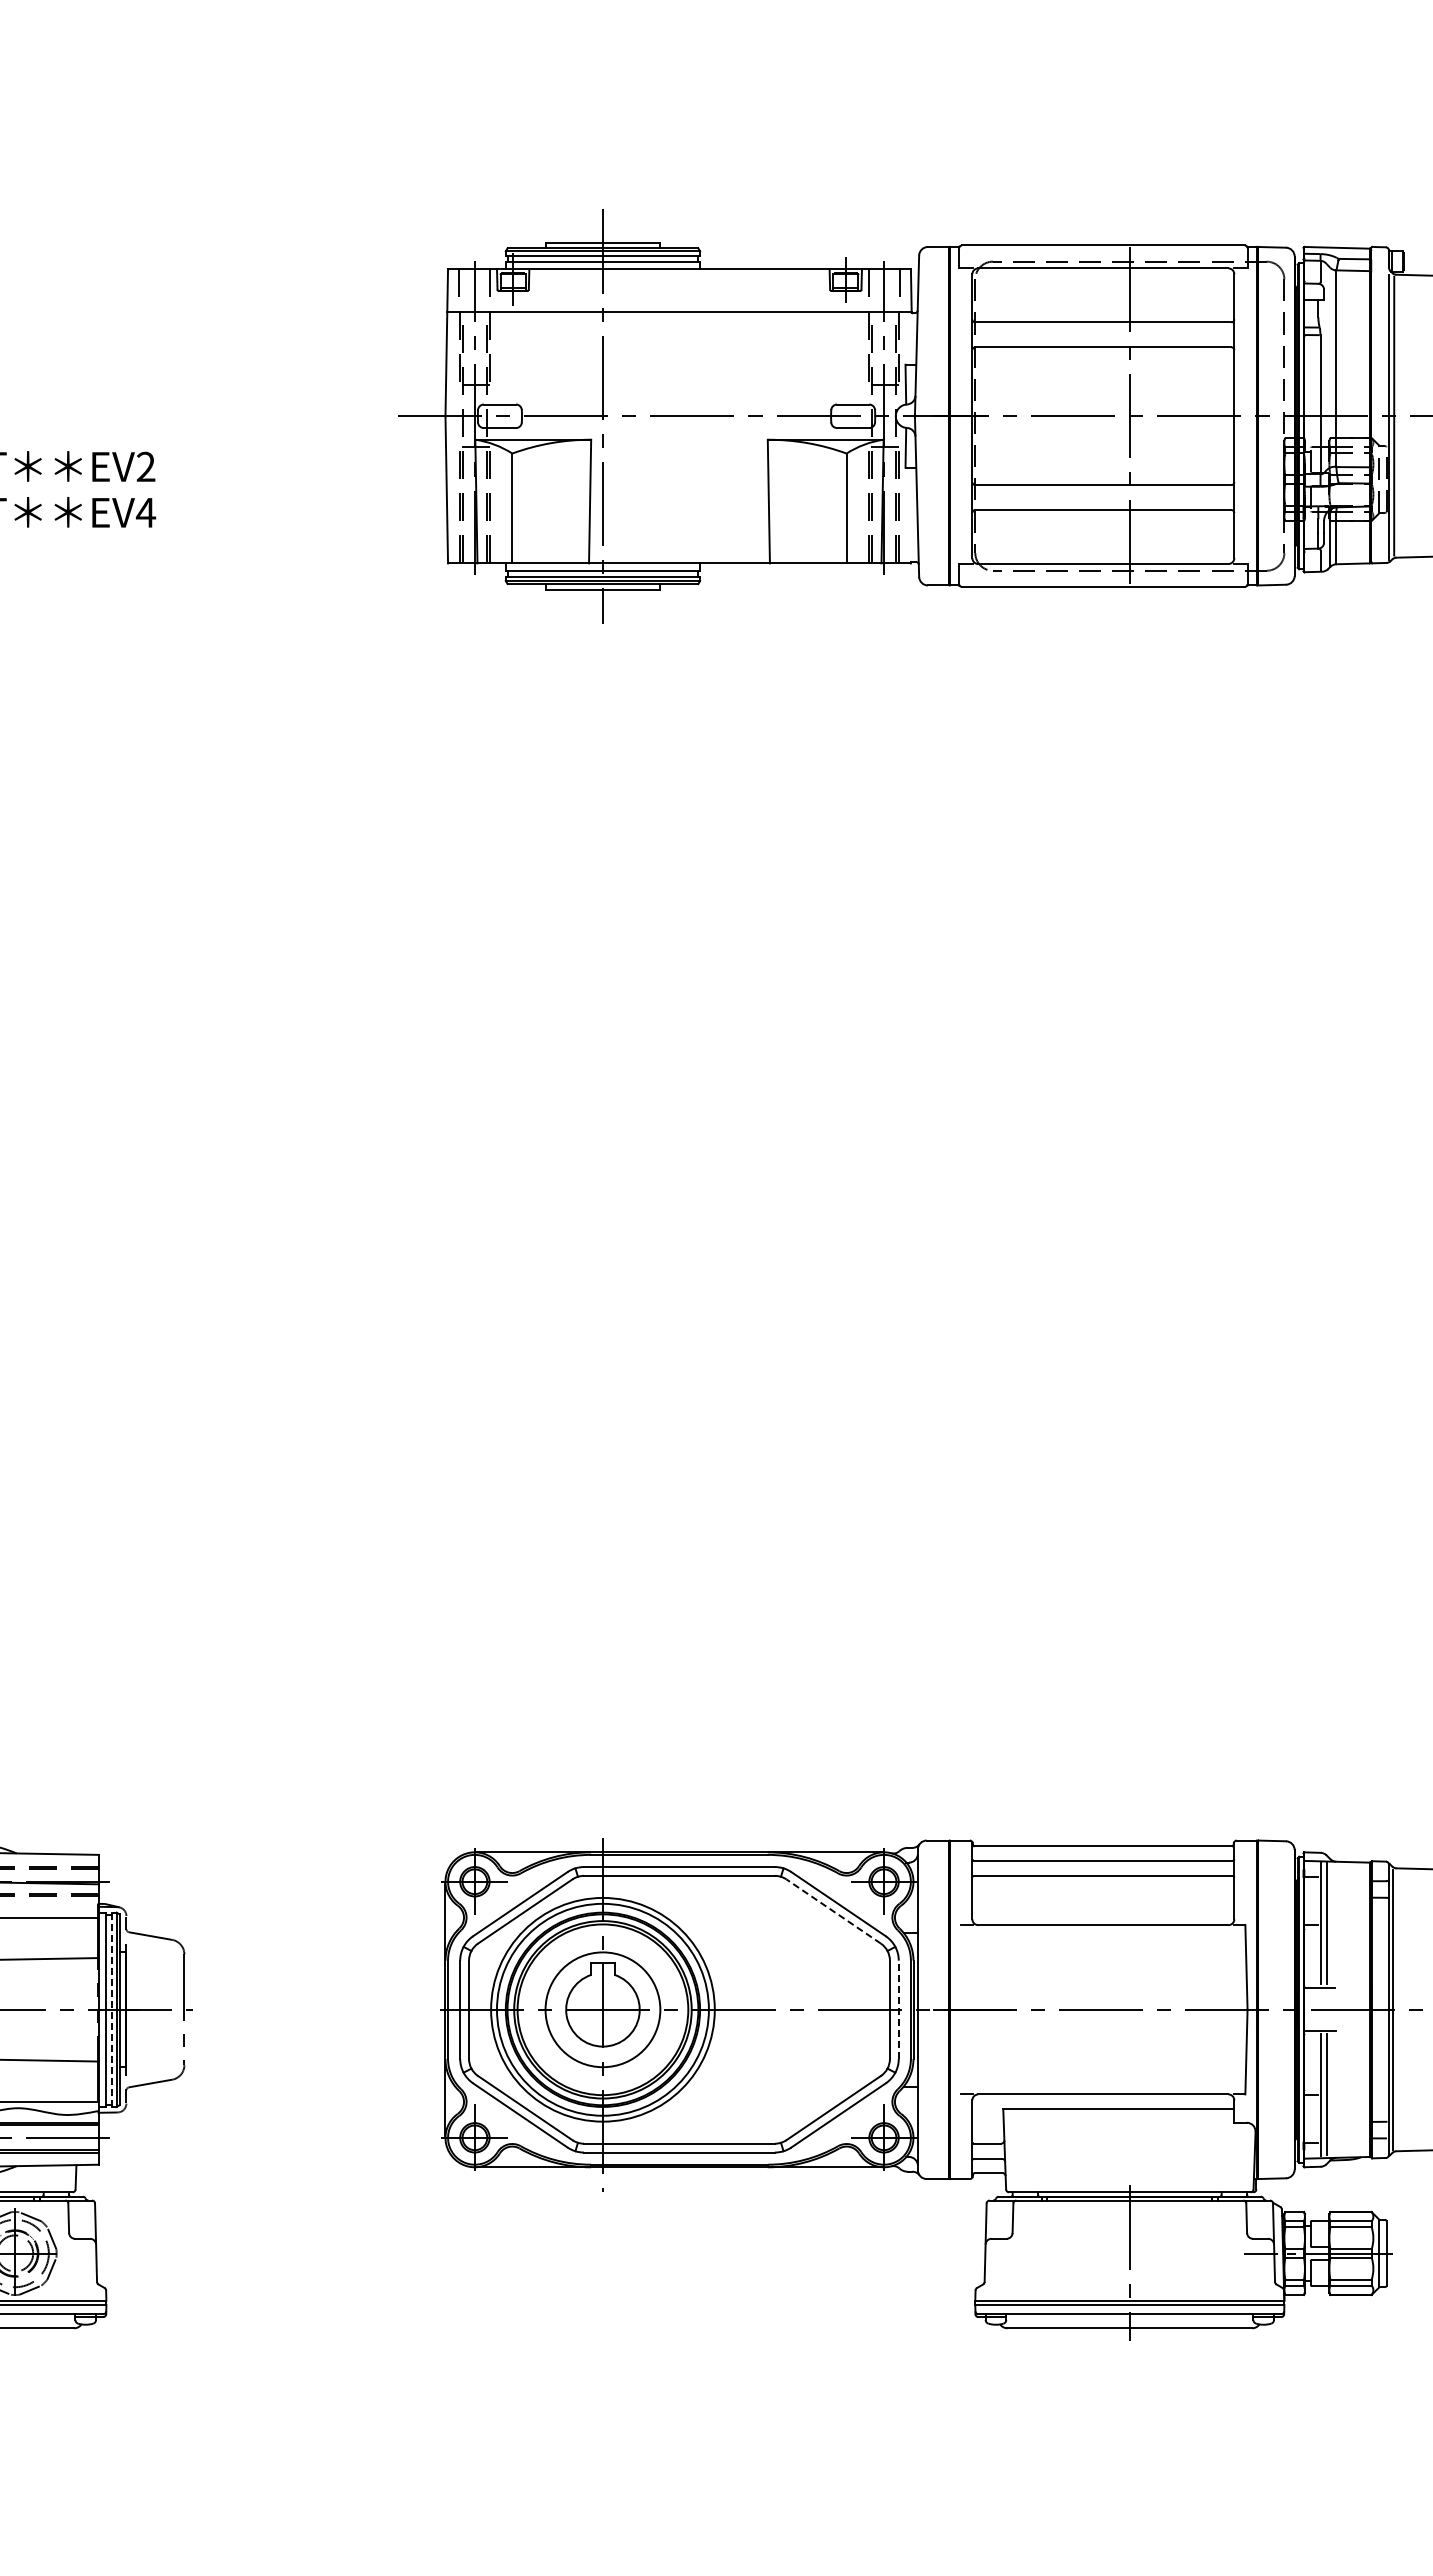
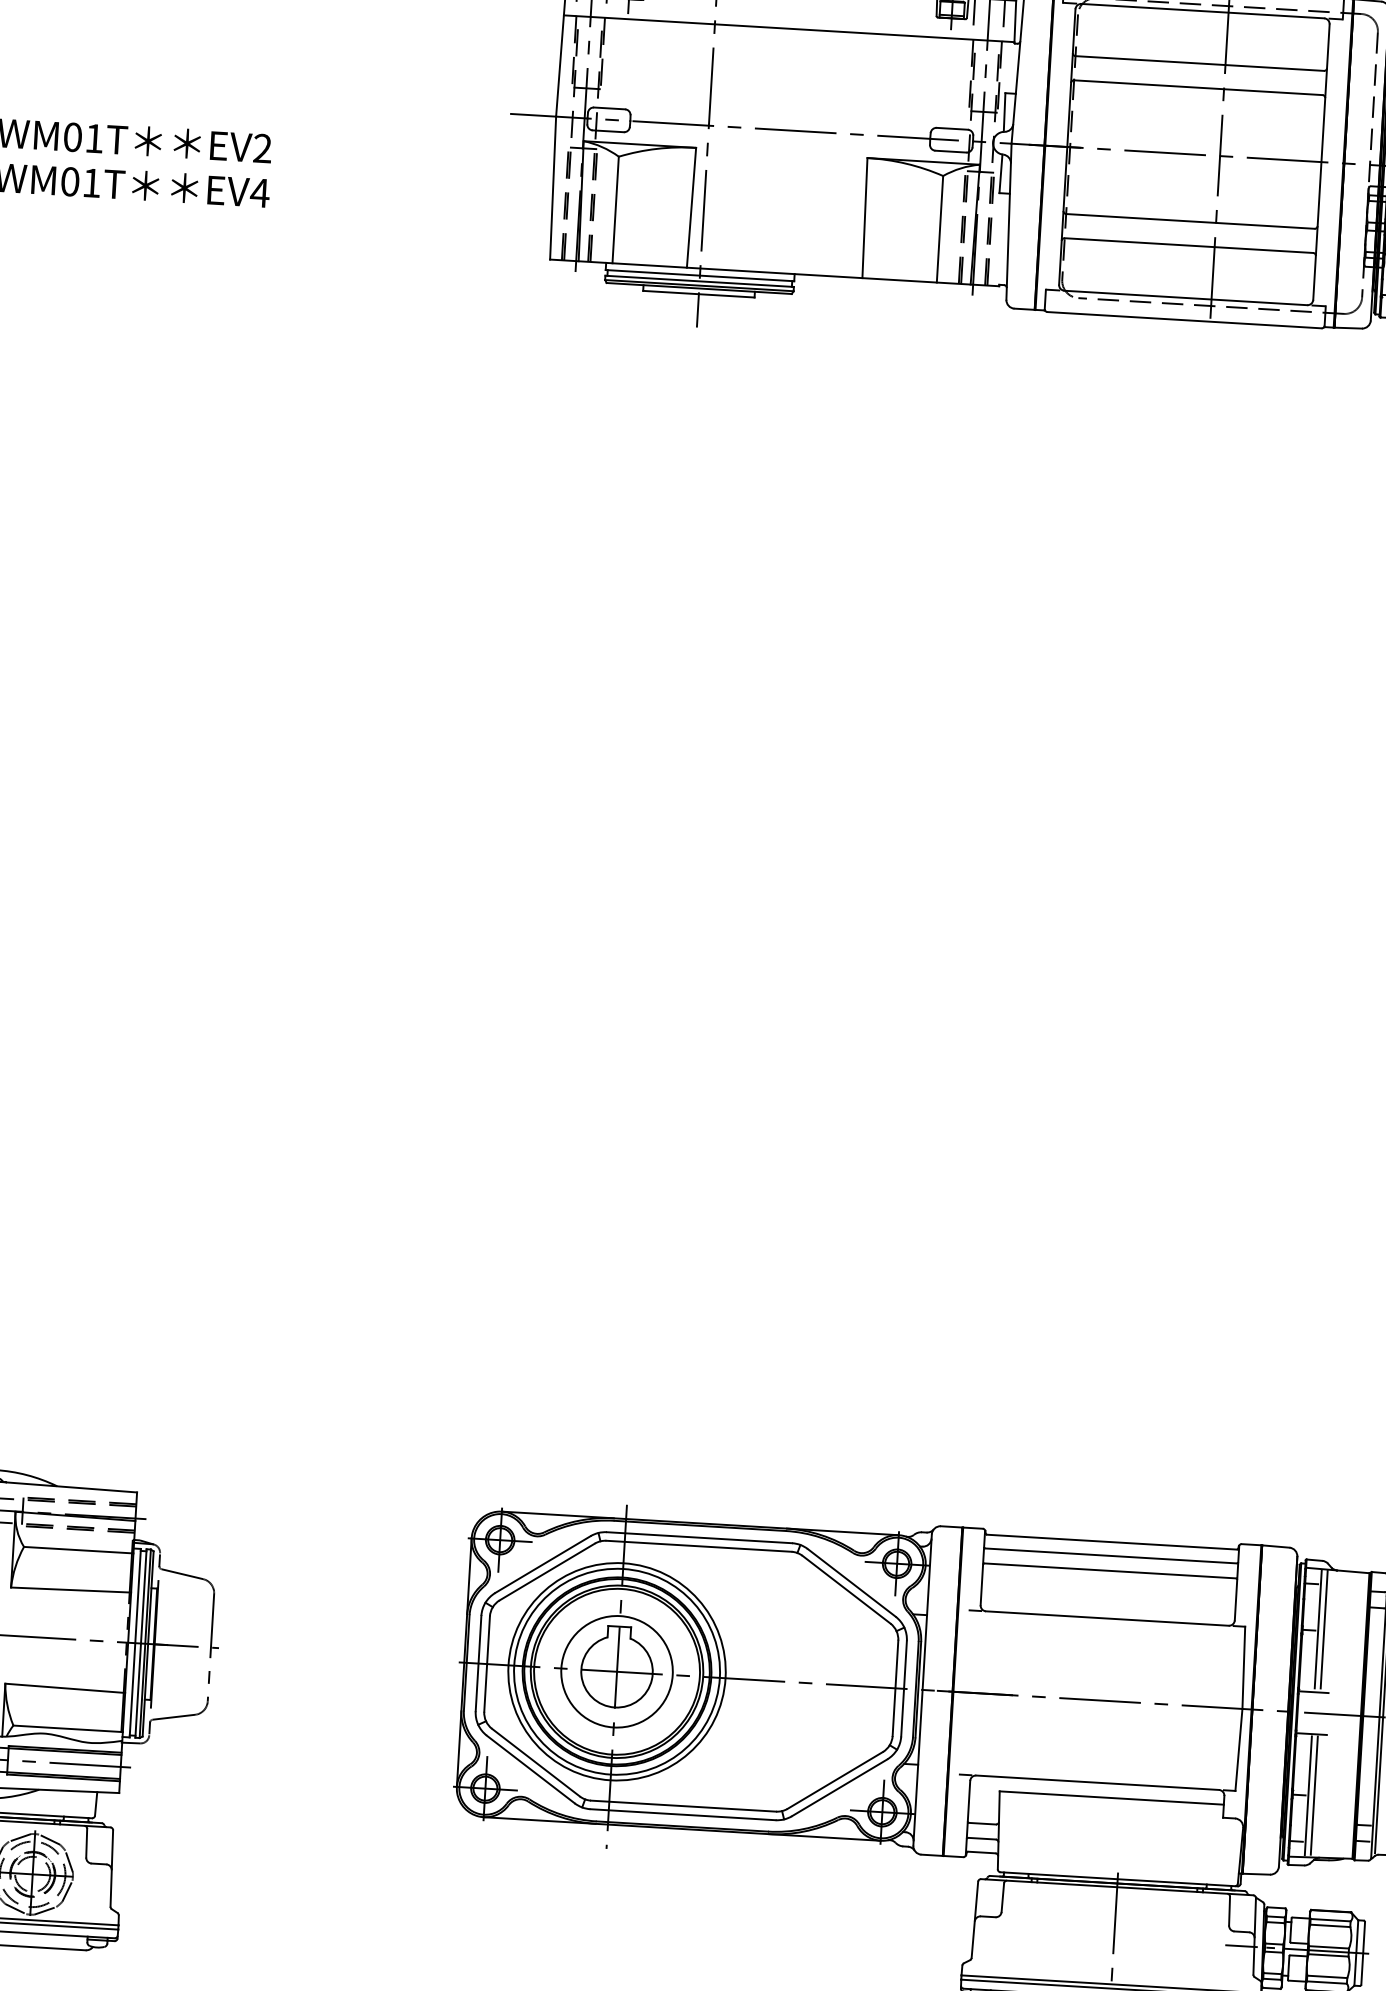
line: (833, 1911) -> (846, 1589), dashed -> solid
line: (898, 2009) -> (903, 1688), dashed -> solid
line: (112, 2010) -> (141, 1644), dashed -> solid

